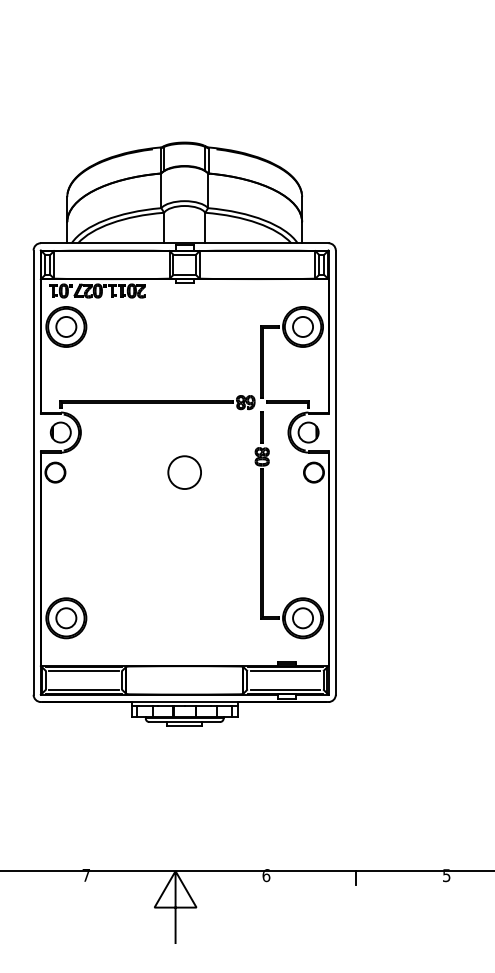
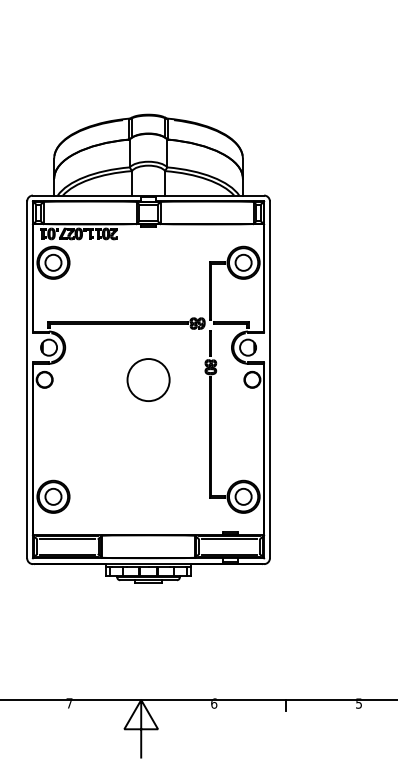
circle: (184, 472) -> (148, 379), size x1.6

